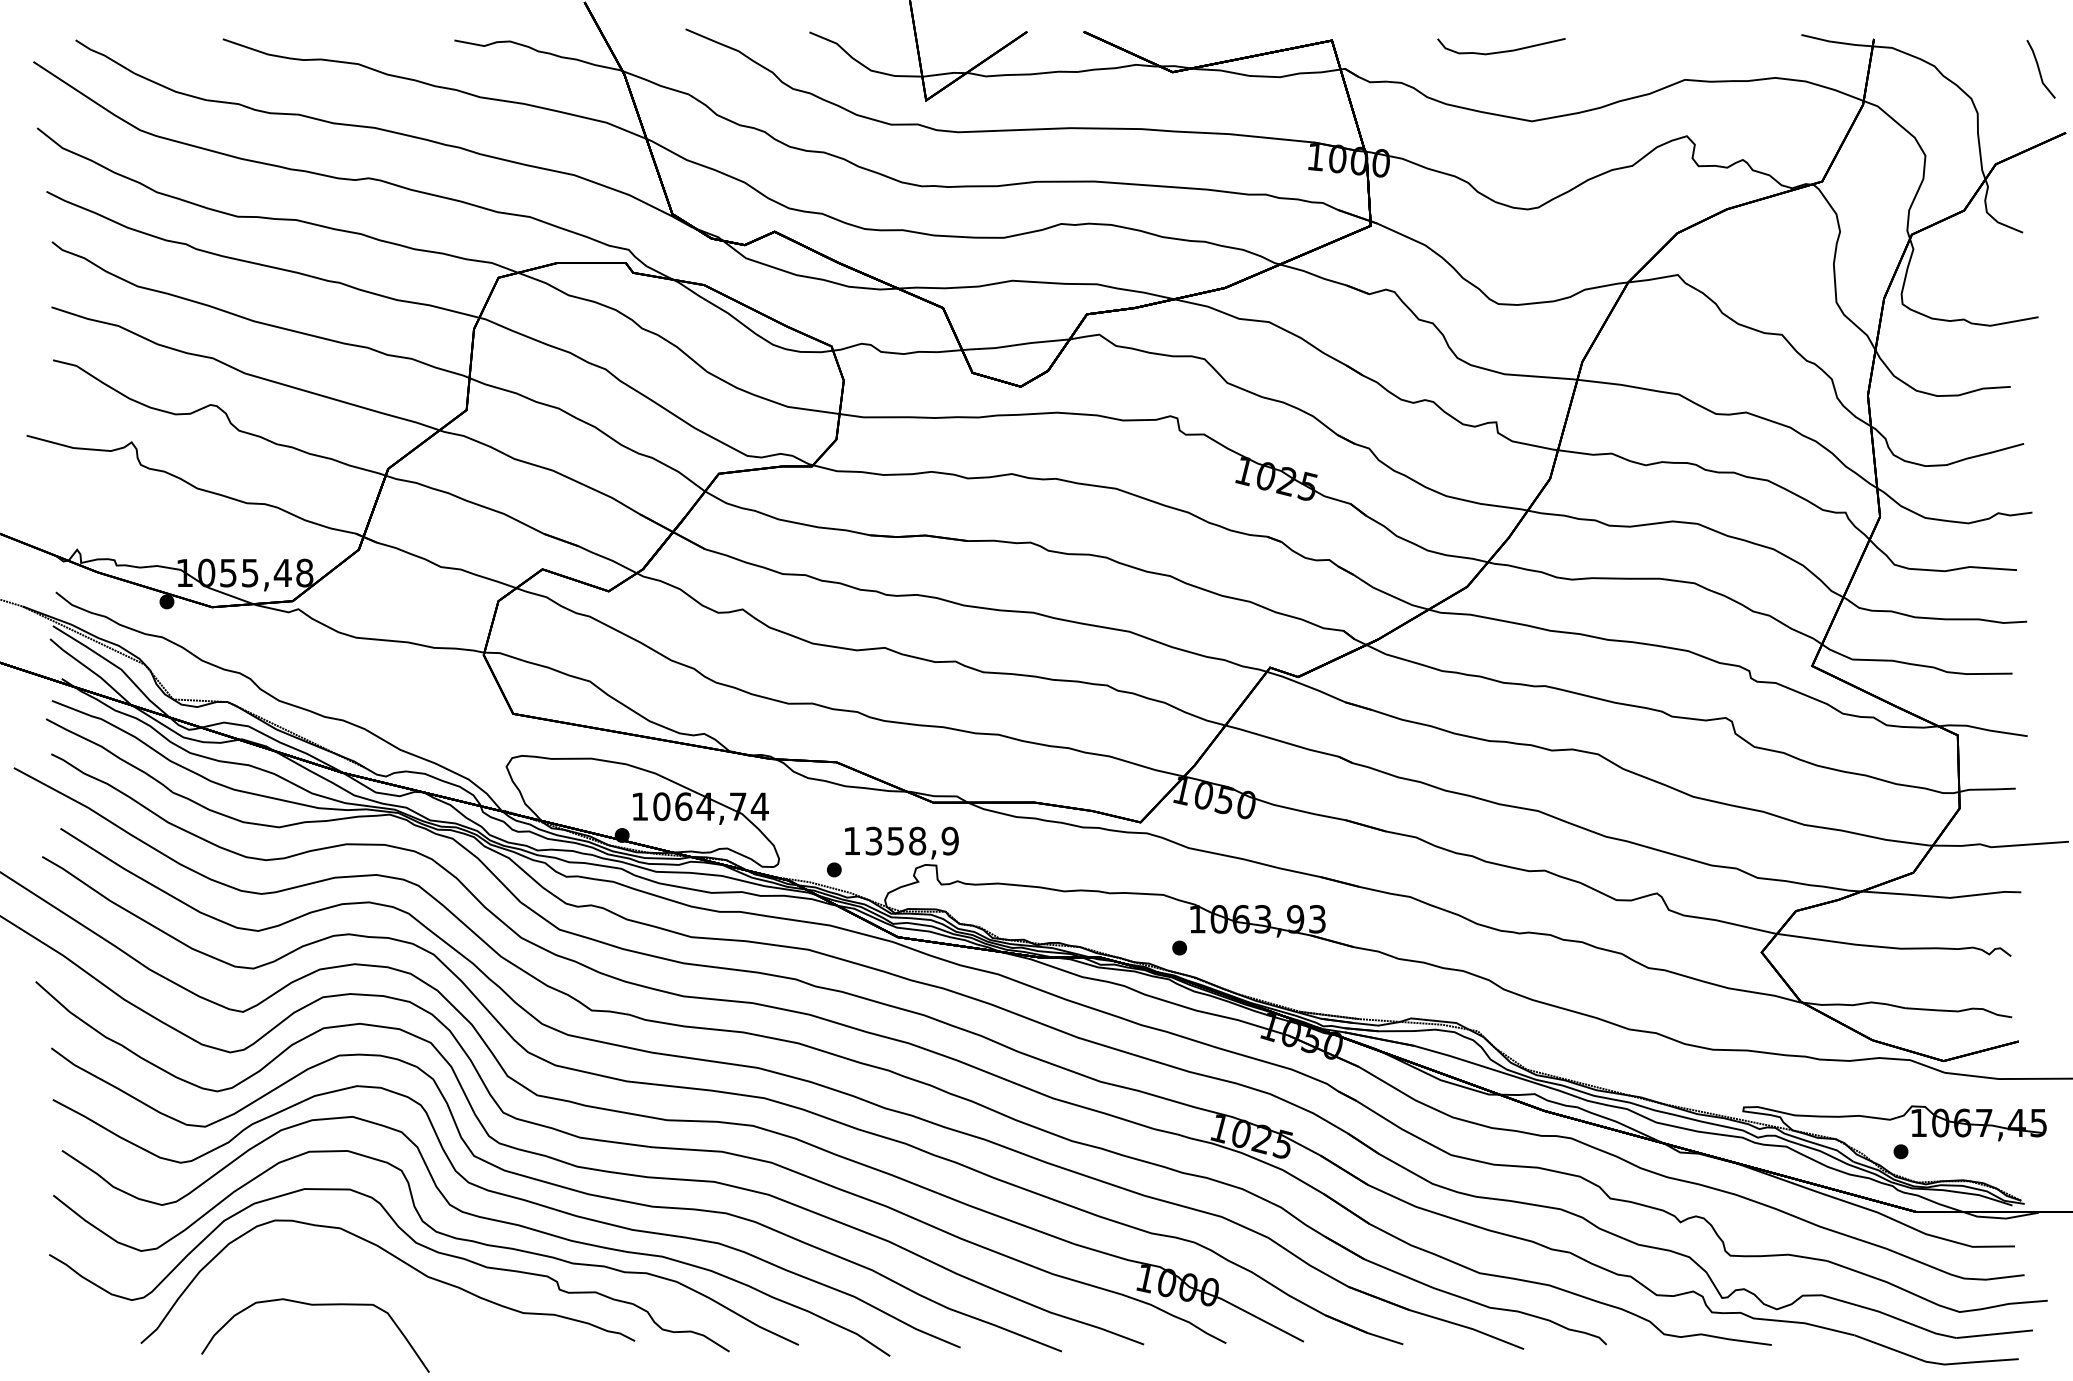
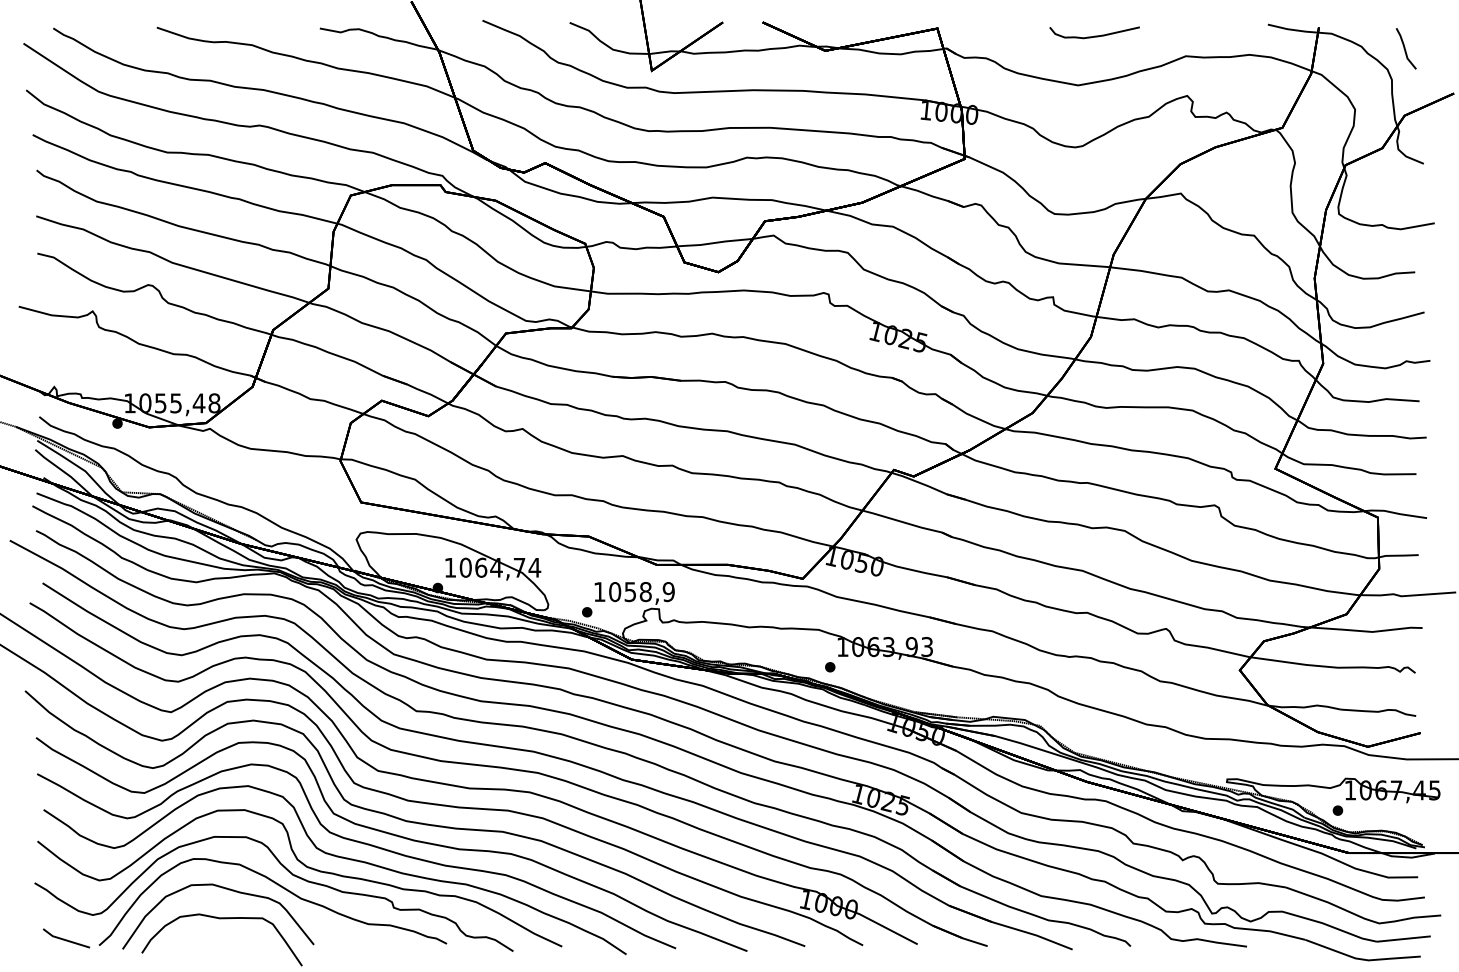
curve: (1504, 50) -> (1096, 35), moved
line: (2039, 69) -> (1405, 48), moved
text: (873, 840) -> (614, 591), 1358,9 -> 1058,9
part: (317, 1262) -> (223, 888), added
line: (94, 1335) -> (66, 939), added

